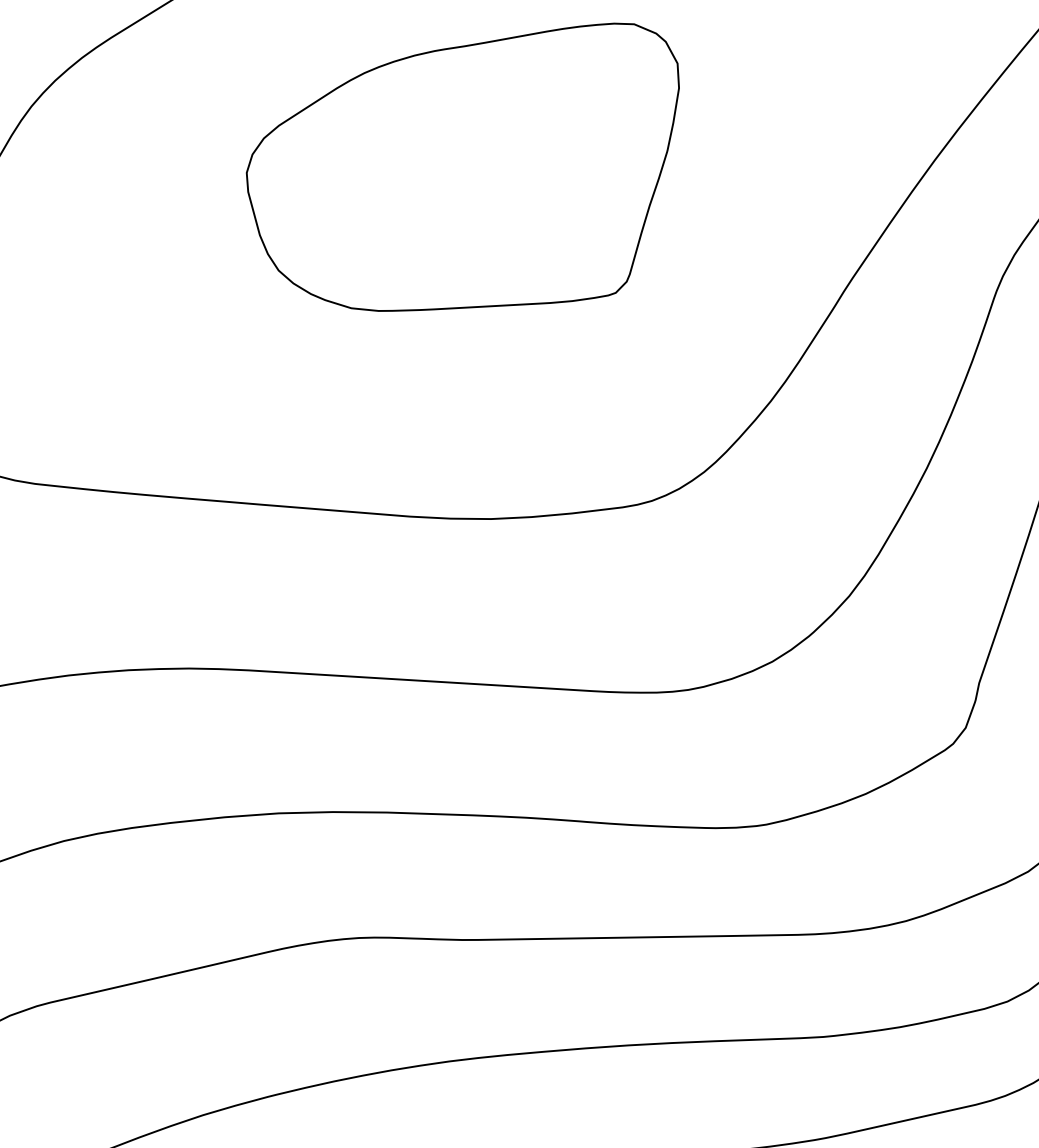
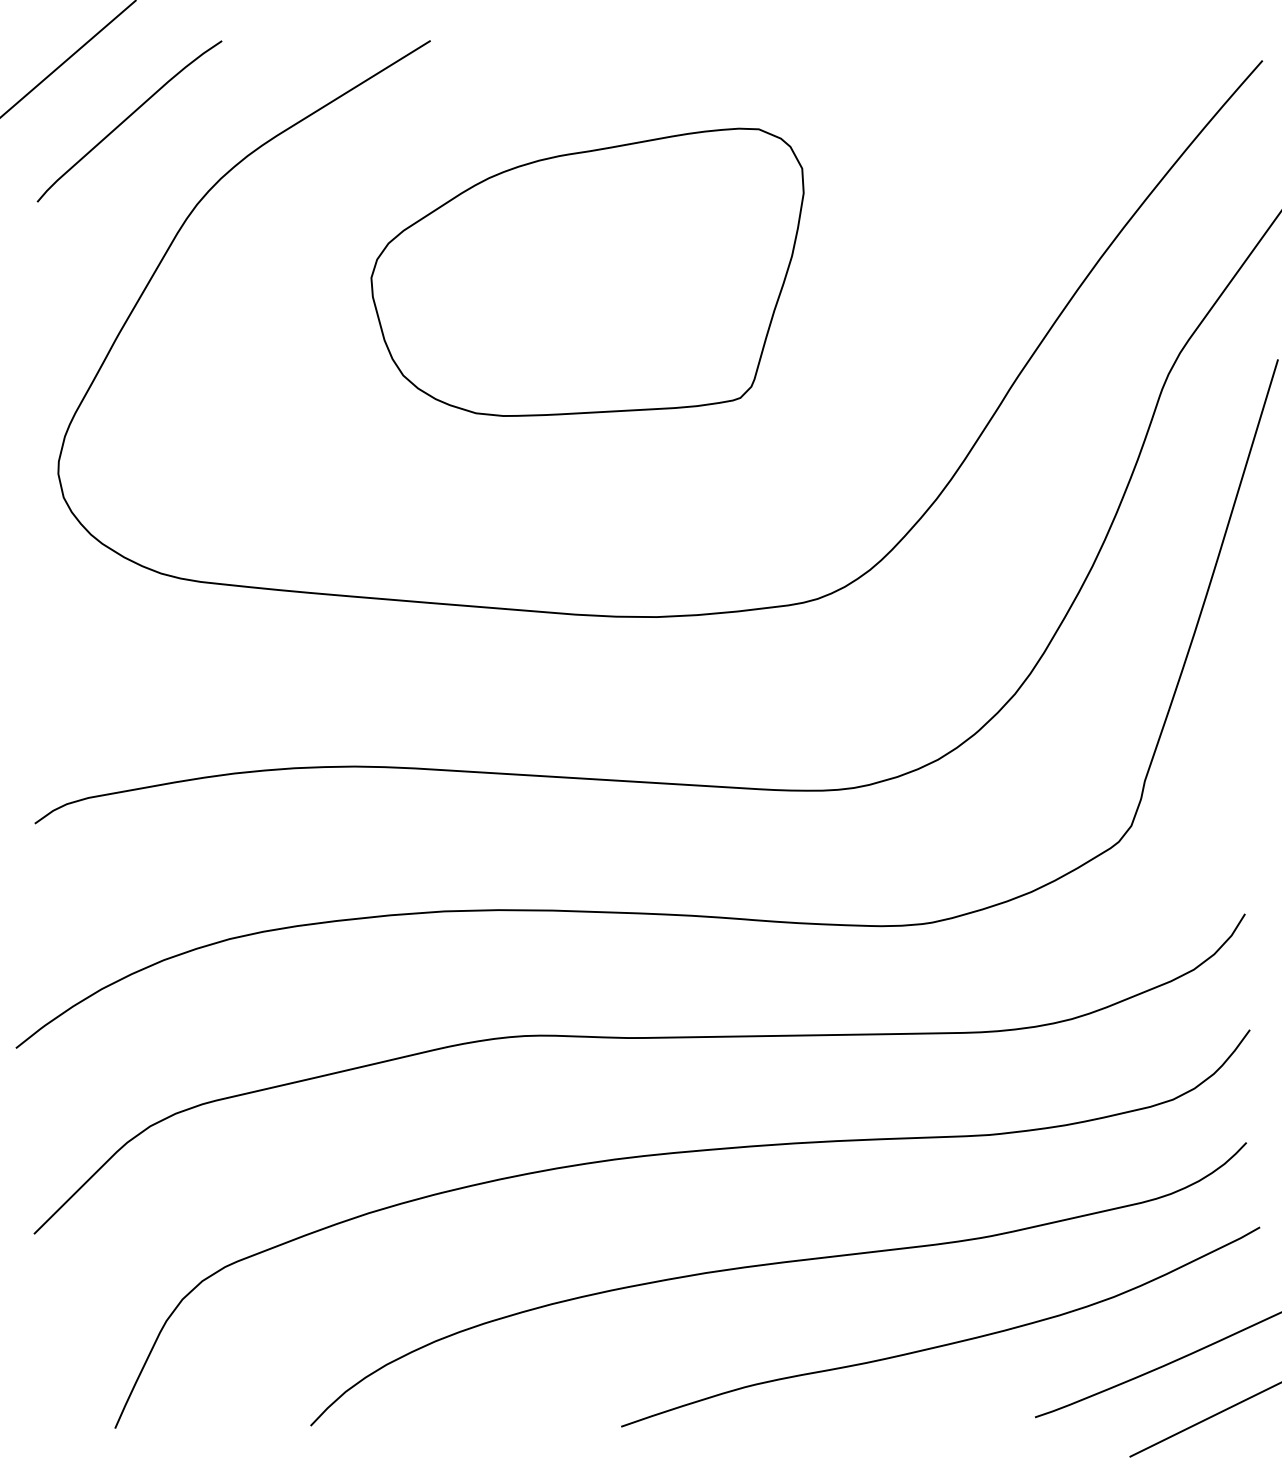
part: (462, 166) -> (587, 271), moved

